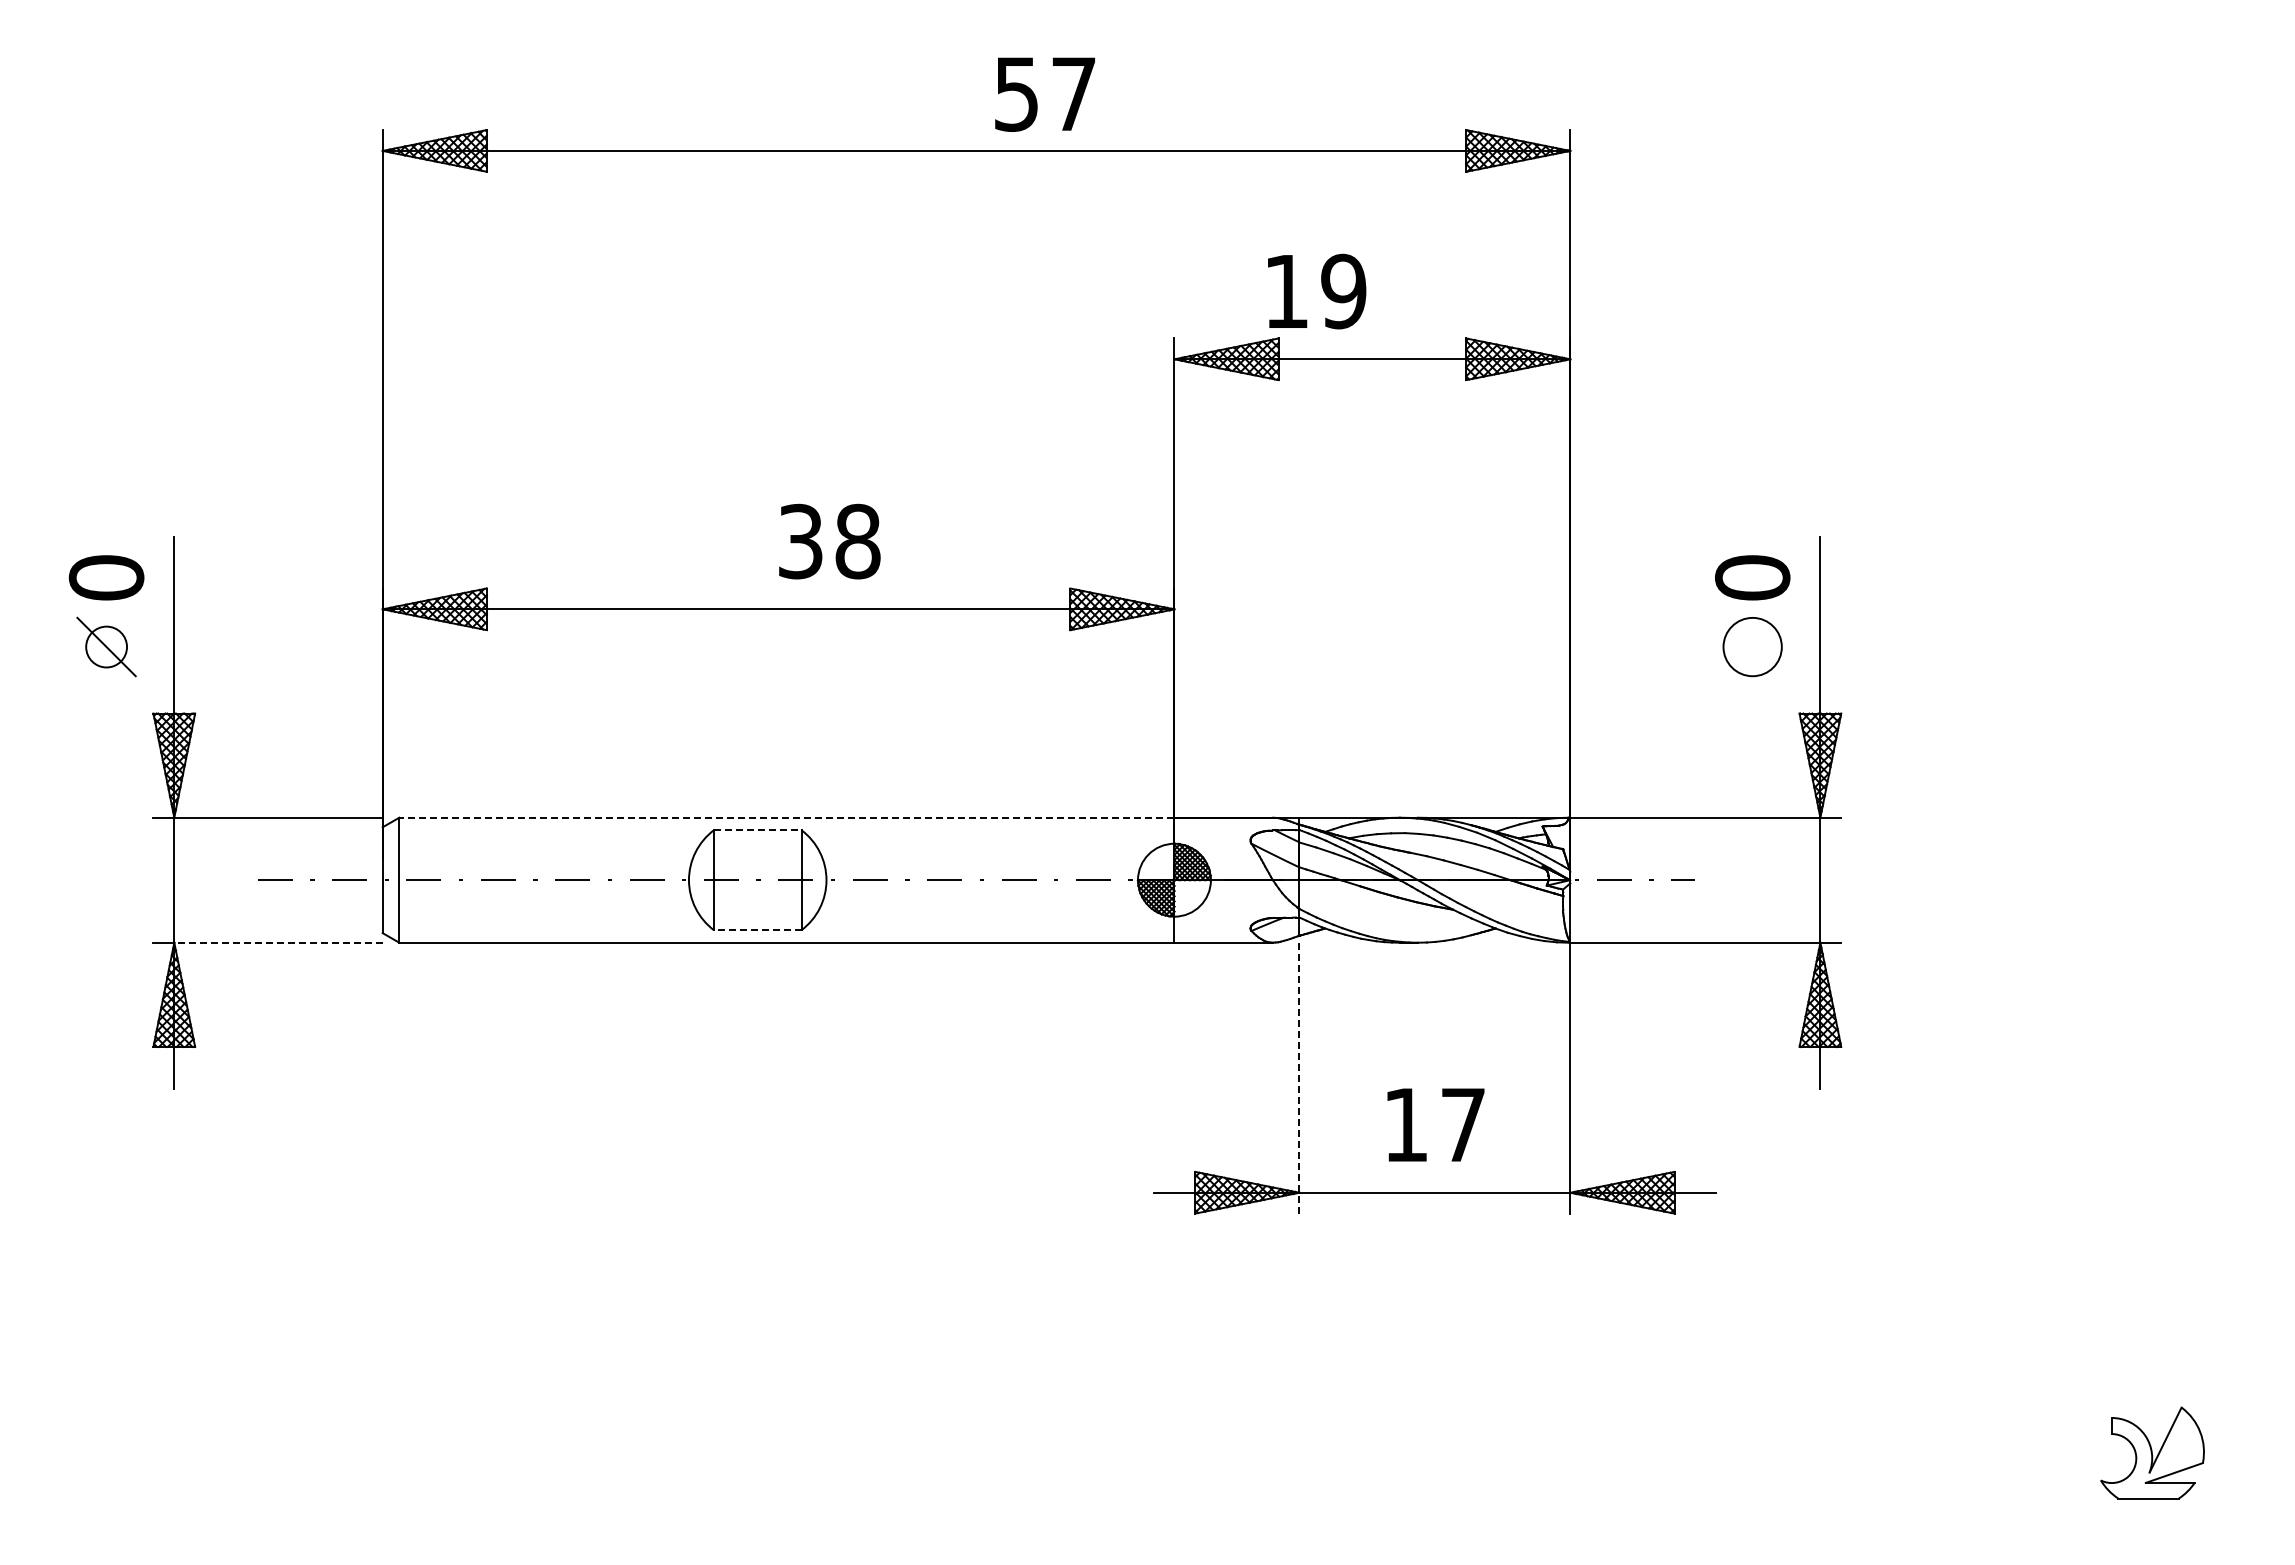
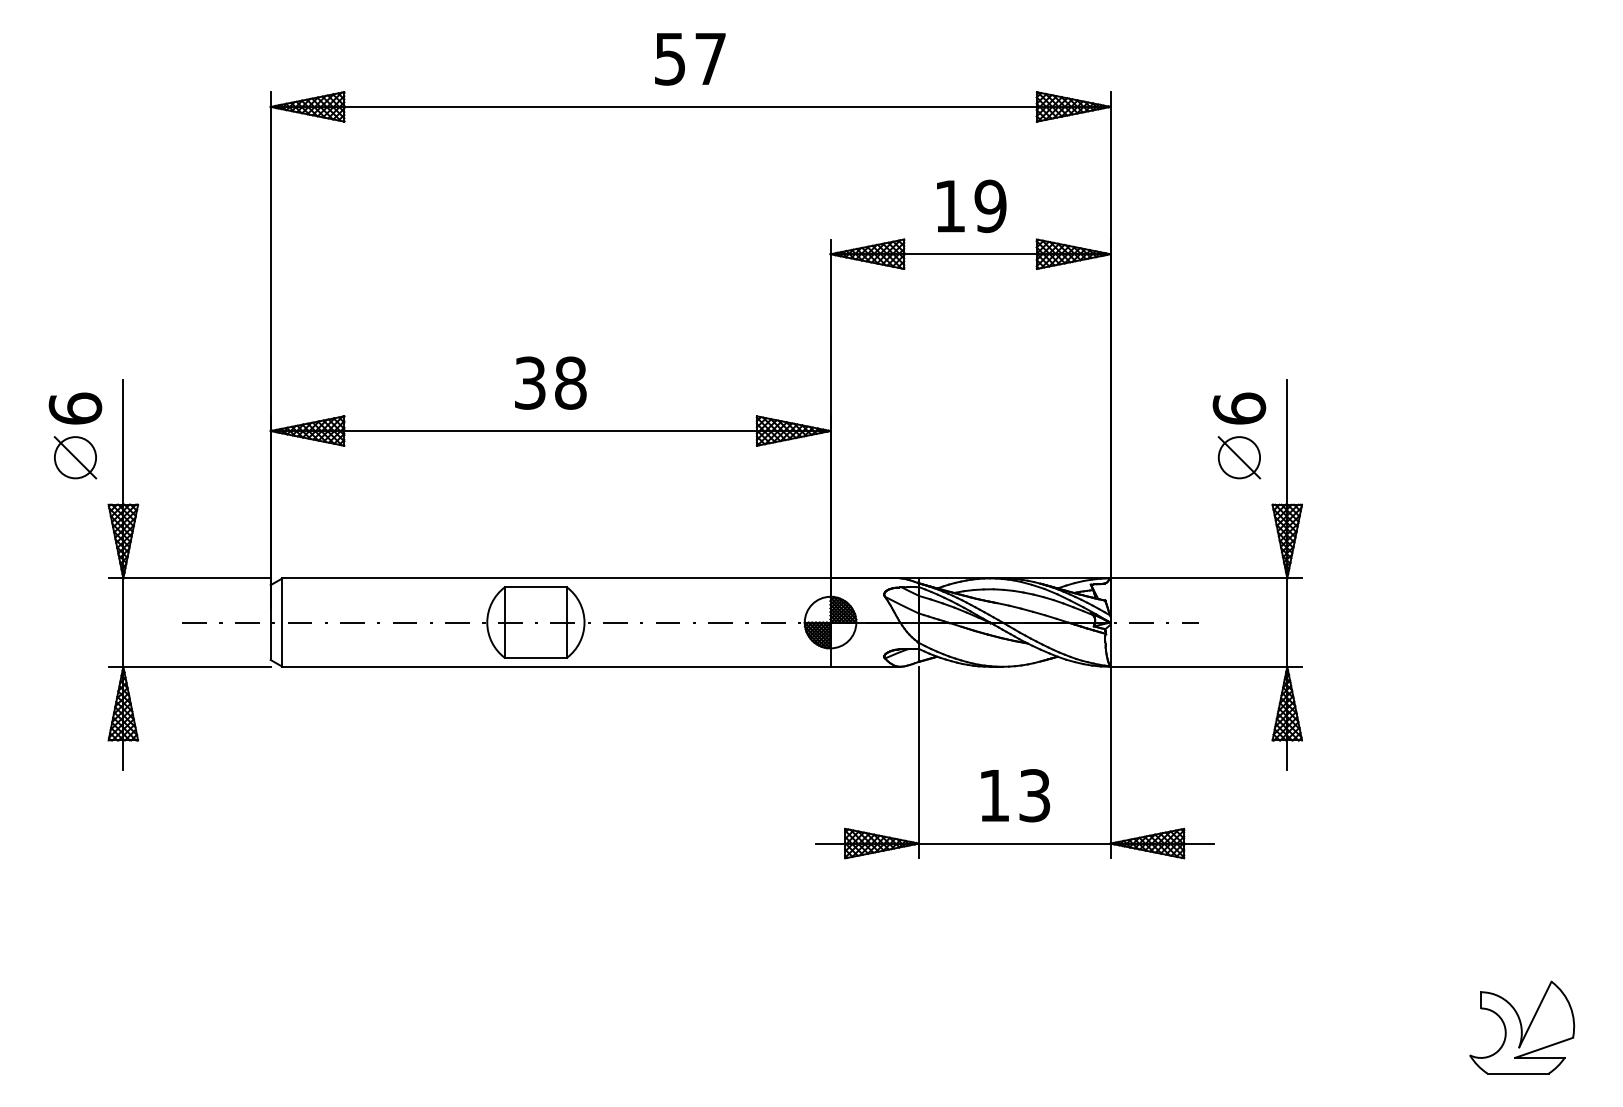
text: (1044, 94) -> (689, 59), moved
text: (1317, 291) -> (972, 206), moved
text: (829, 541) -> (550, 383), moved
text: (106, 577) -> (75, 408), 0 -> 6
text: (1752, 577) -> (1239, 408), 0 -> 6
circle: (106, 646) -> (75, 457), size x1.43
line: (1752, 646) -> (1239, 457), added
line: (786, 817) -> (556, 578), dashed -> solid
line: (757, 830) -> (535, 587), dashed -> solid
line: (757, 930) -> (535, 658), dashed -> solid
line: (278, 942) -> (197, 666), dashed -> solid
line: (1299, 1078) -> (918, 762), dashed -> solid
text: (1462, 1124) -> (1034, 795), 17 -> 13
part: (2152, 1452) -> (1522, 1027), size x1.43

